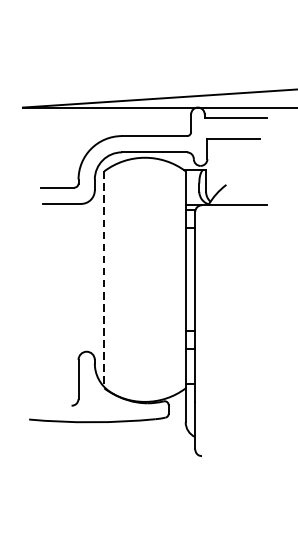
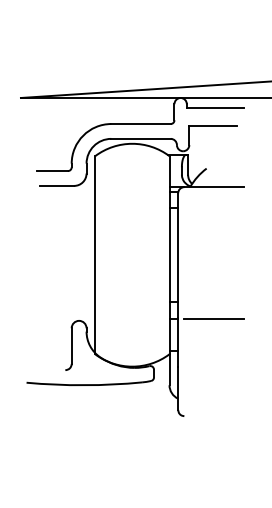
line: (104, 280) -> (95, 255), dashed -> solid
line: (233, 350) -> (213, 319), added

